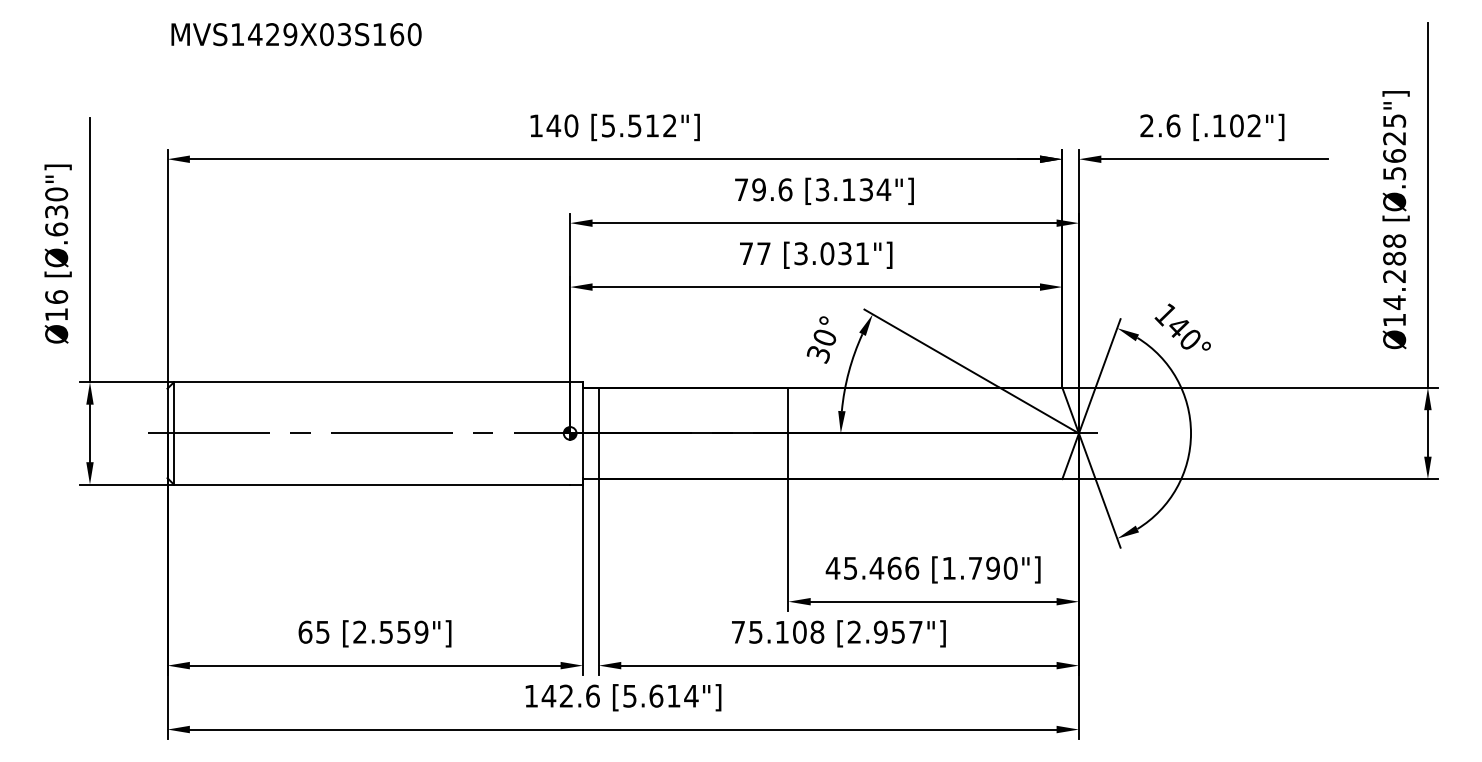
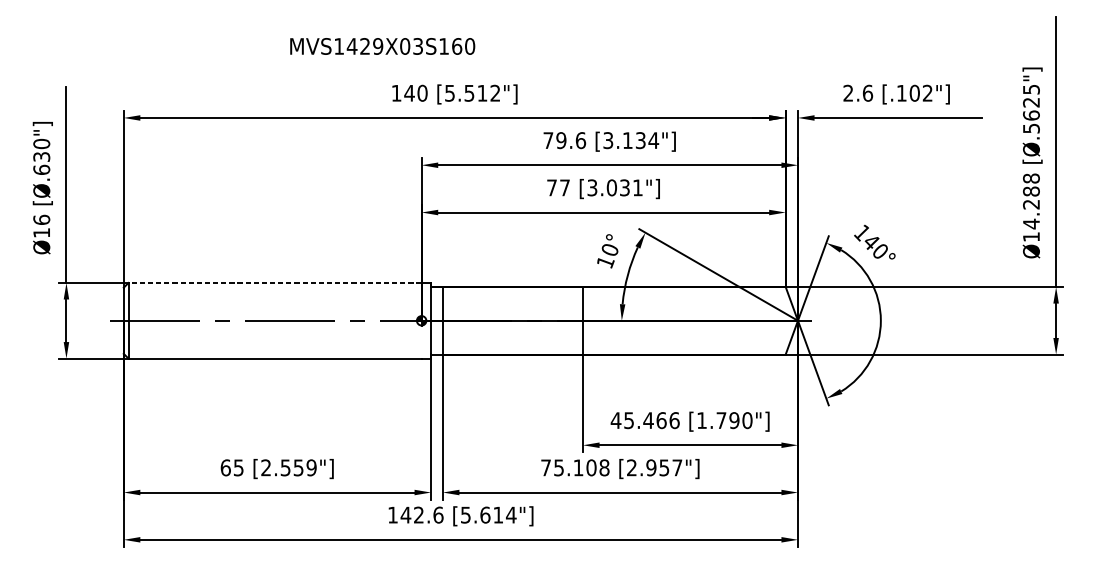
text: (296, 34) -> (382, 46), moved
text: (818, 354) -> (605, 262), 30° -> 10°
line: (371, 382) -> (274, 283), solid -> dashed

